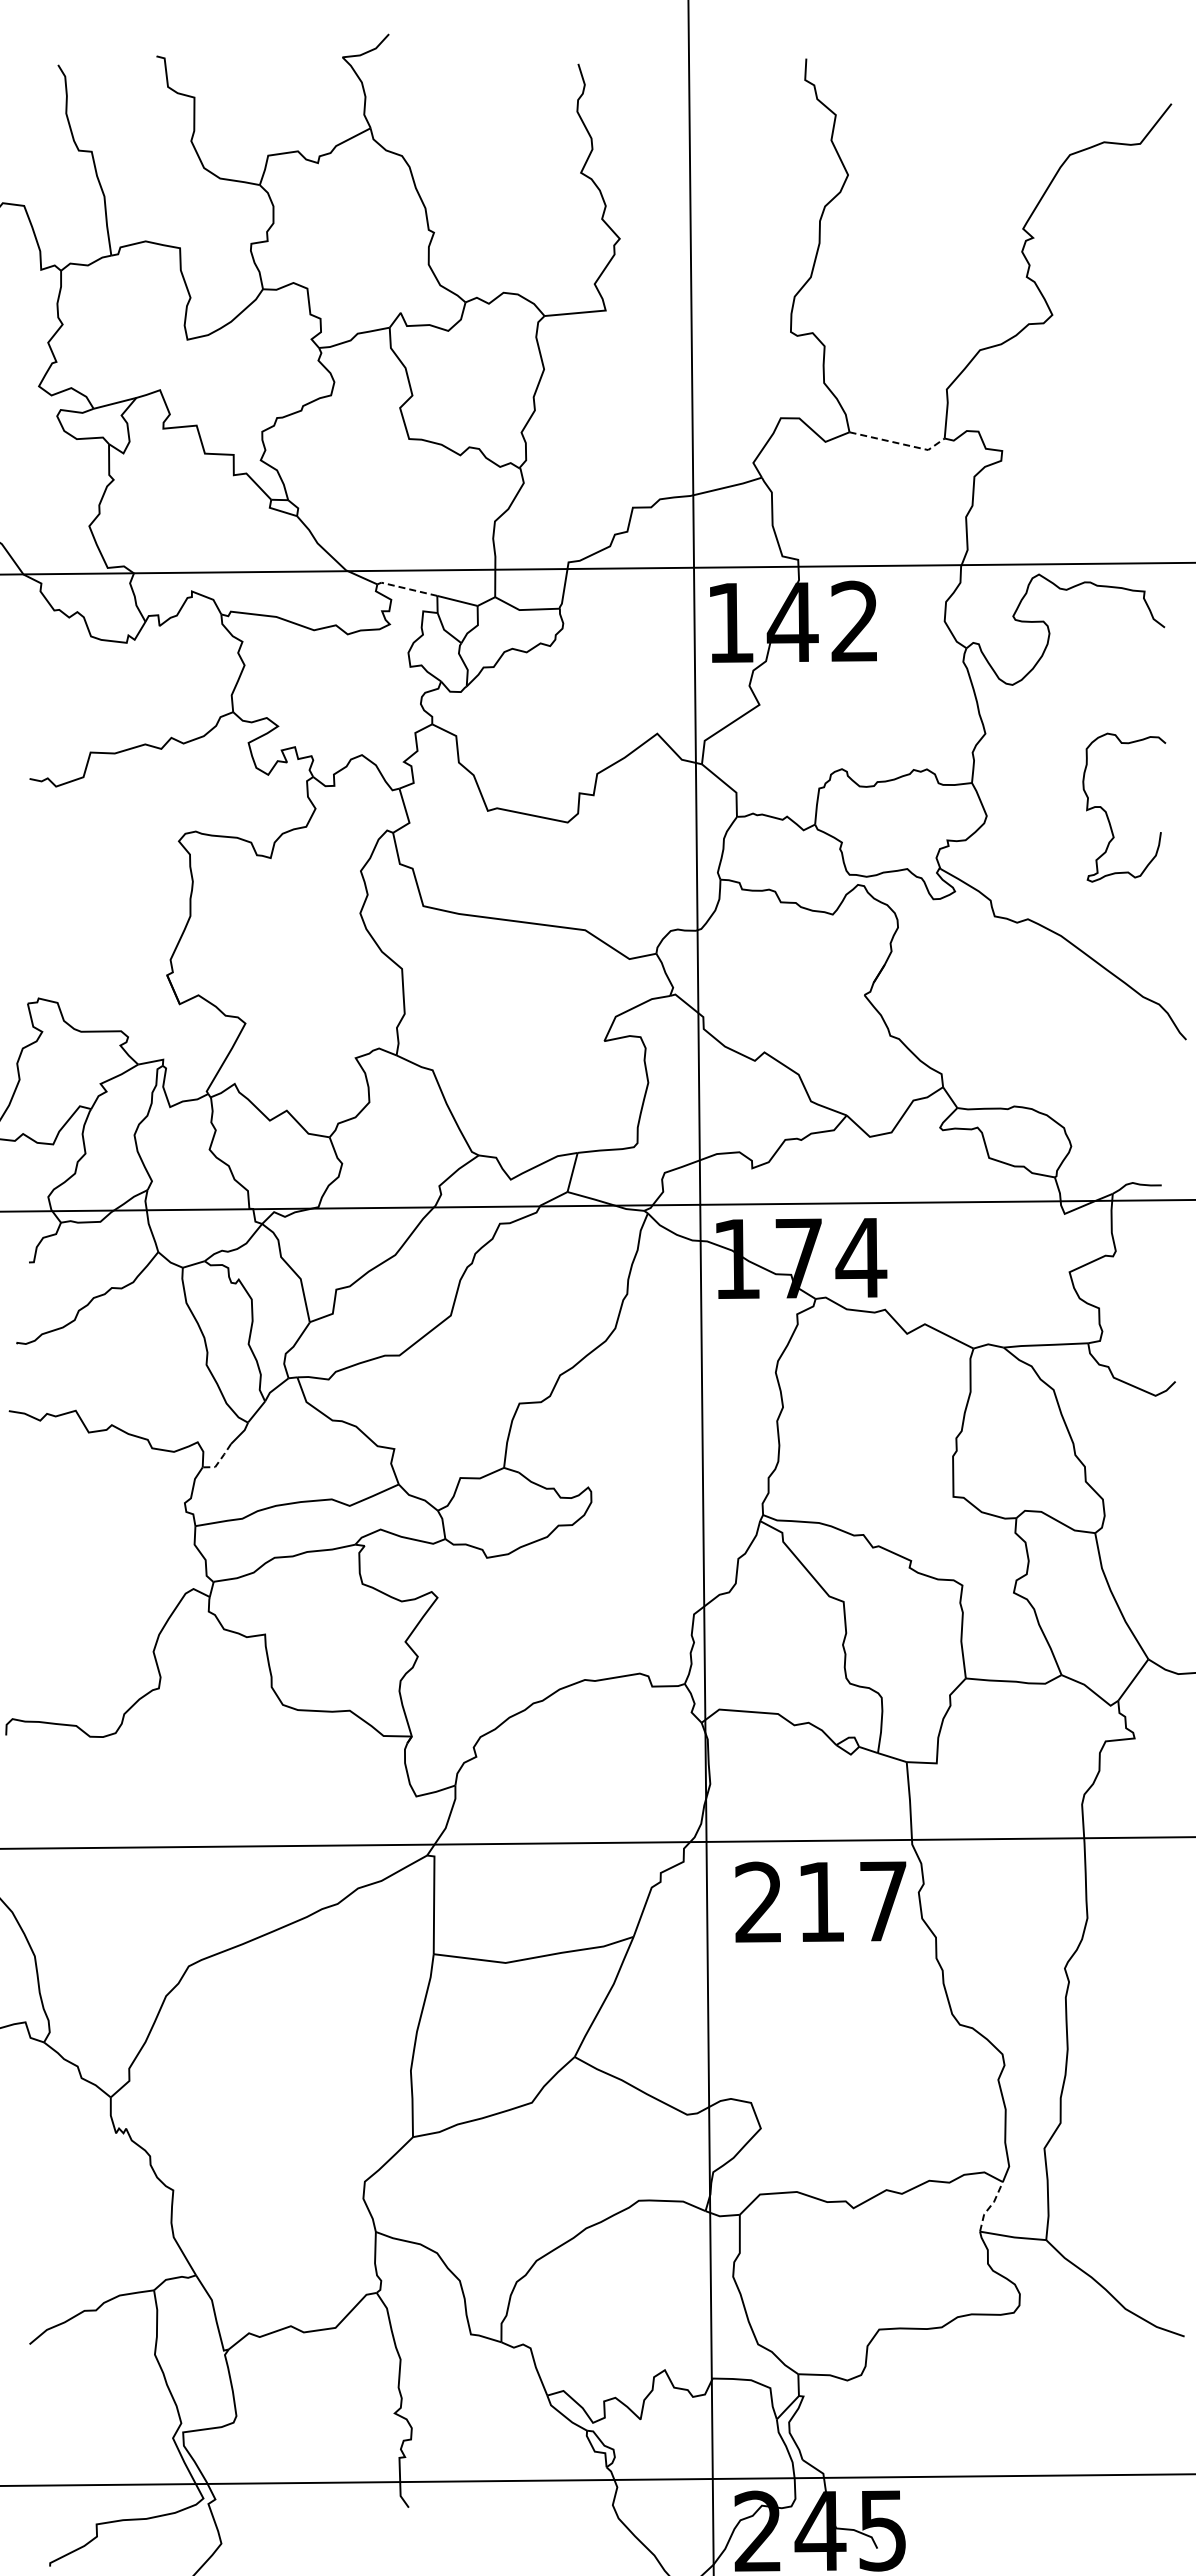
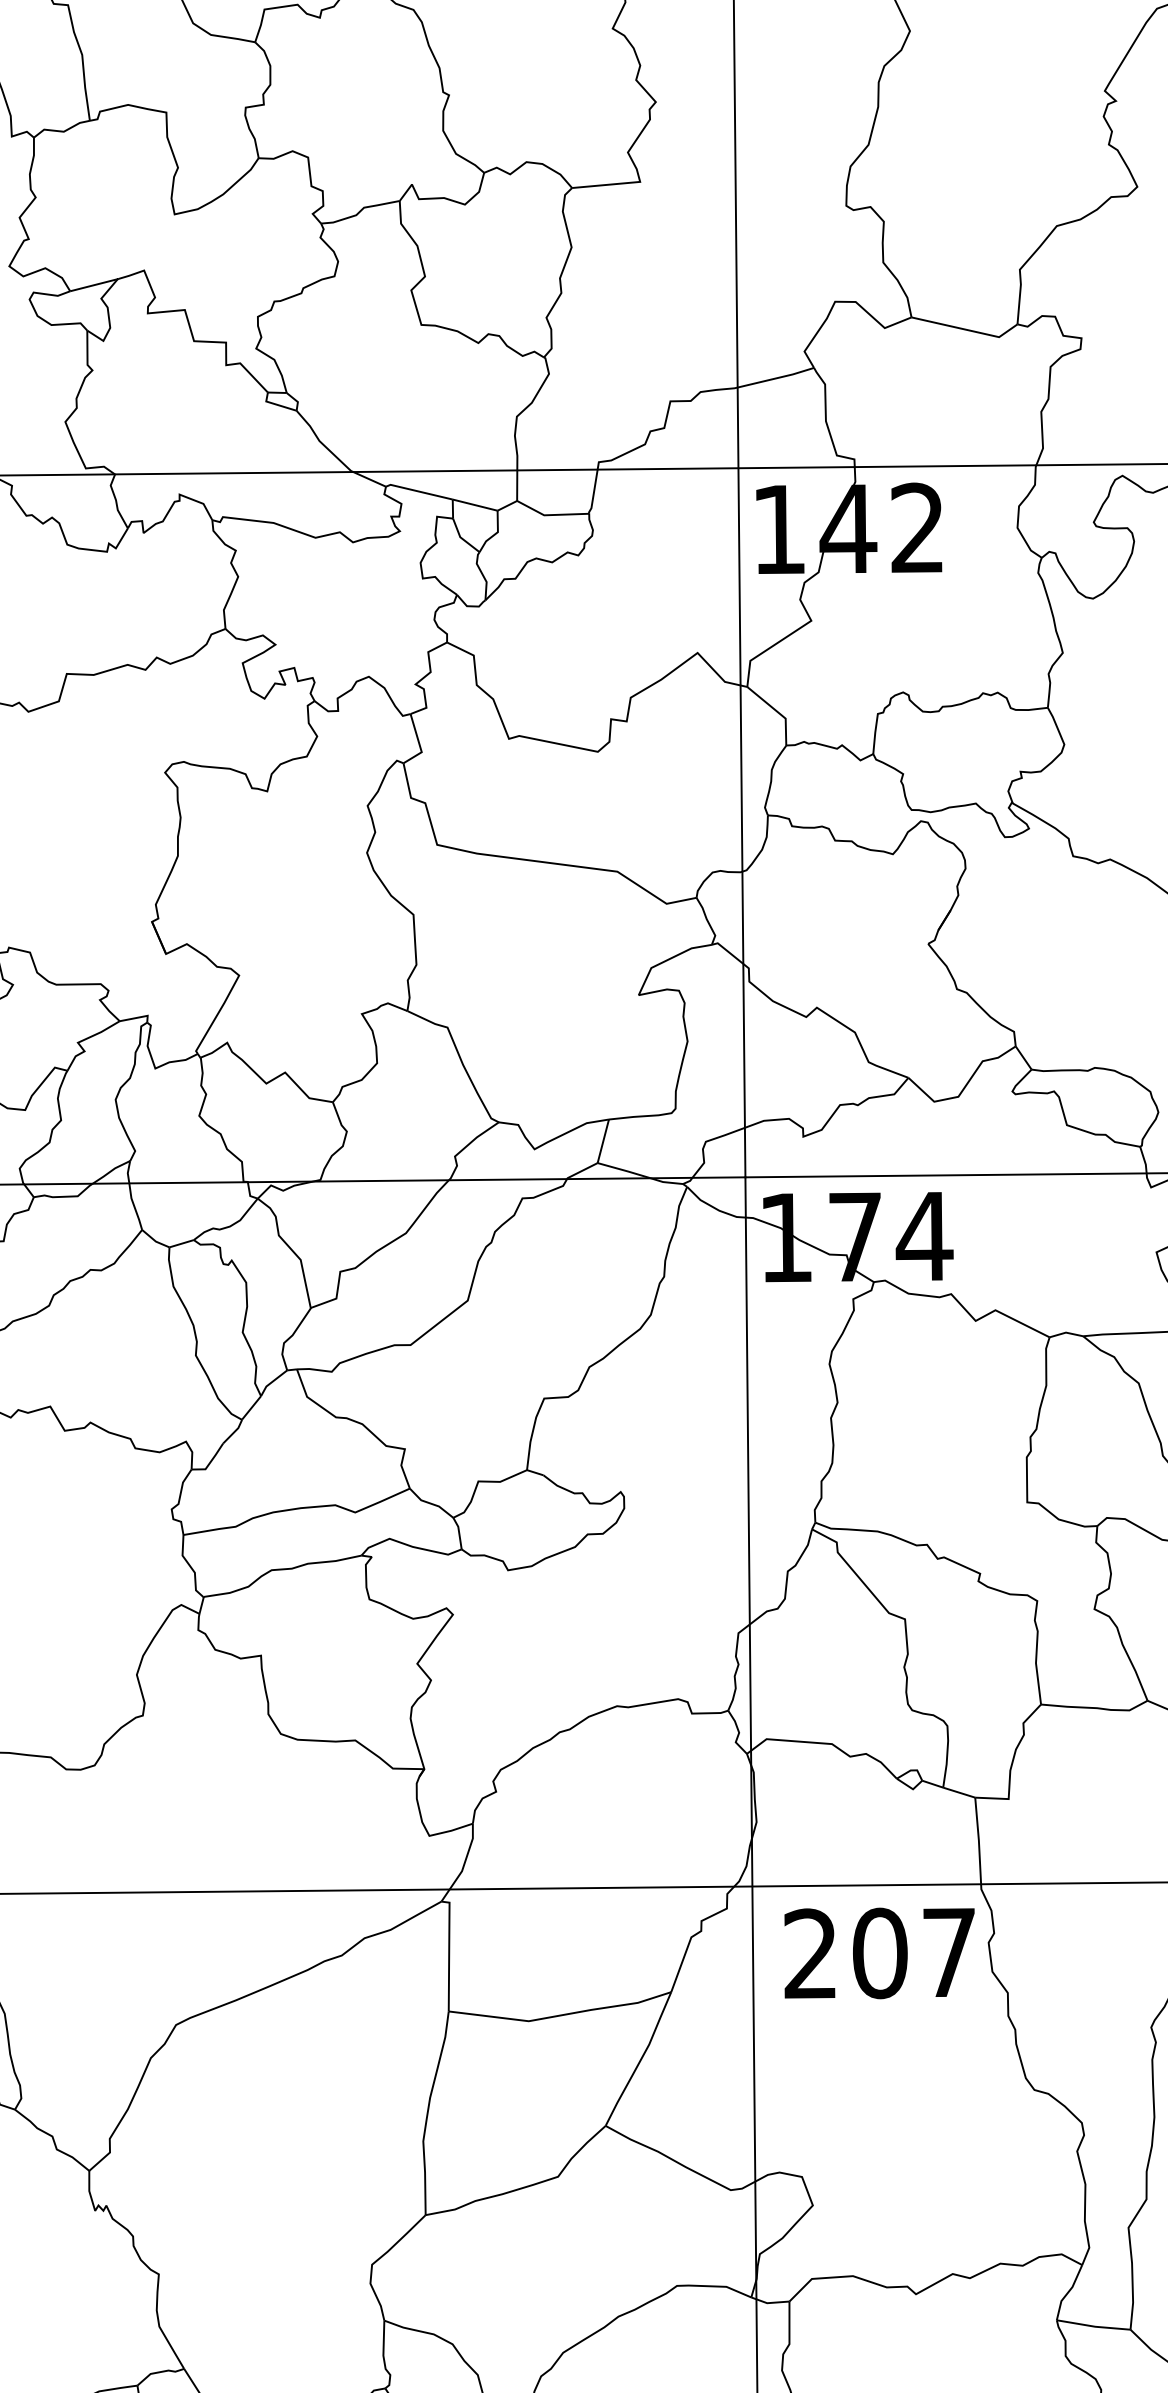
line: (900, 443) -> (968, 329), dashed -> solid
line: (406, 588) -> (418, 491), dashed -> solid
line: (219, 1460) -> (210, 1461), dashed -> solid
text: (821, 1902) -> (880, 1953), 217 -> 207
line: (990, 2206) -> (1068, 2292), dashed -> solid

